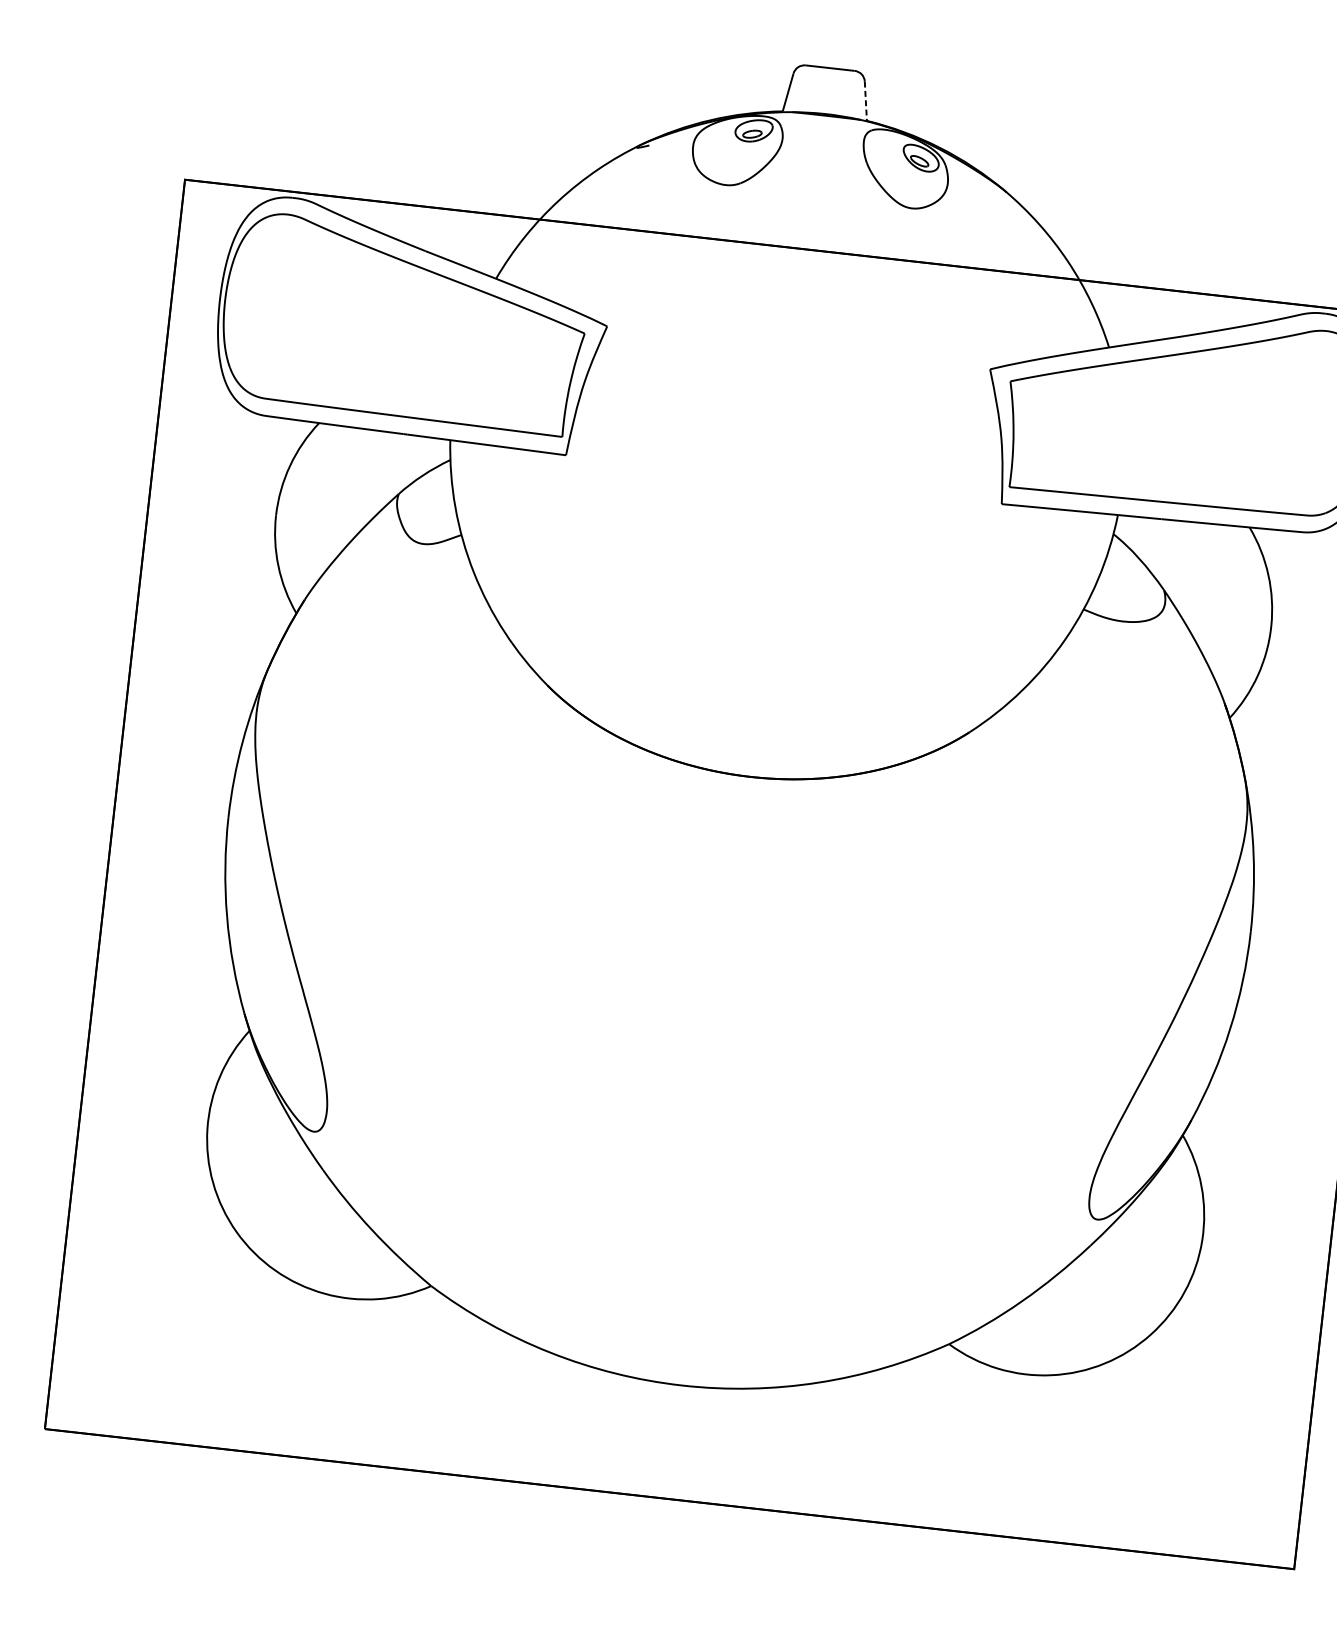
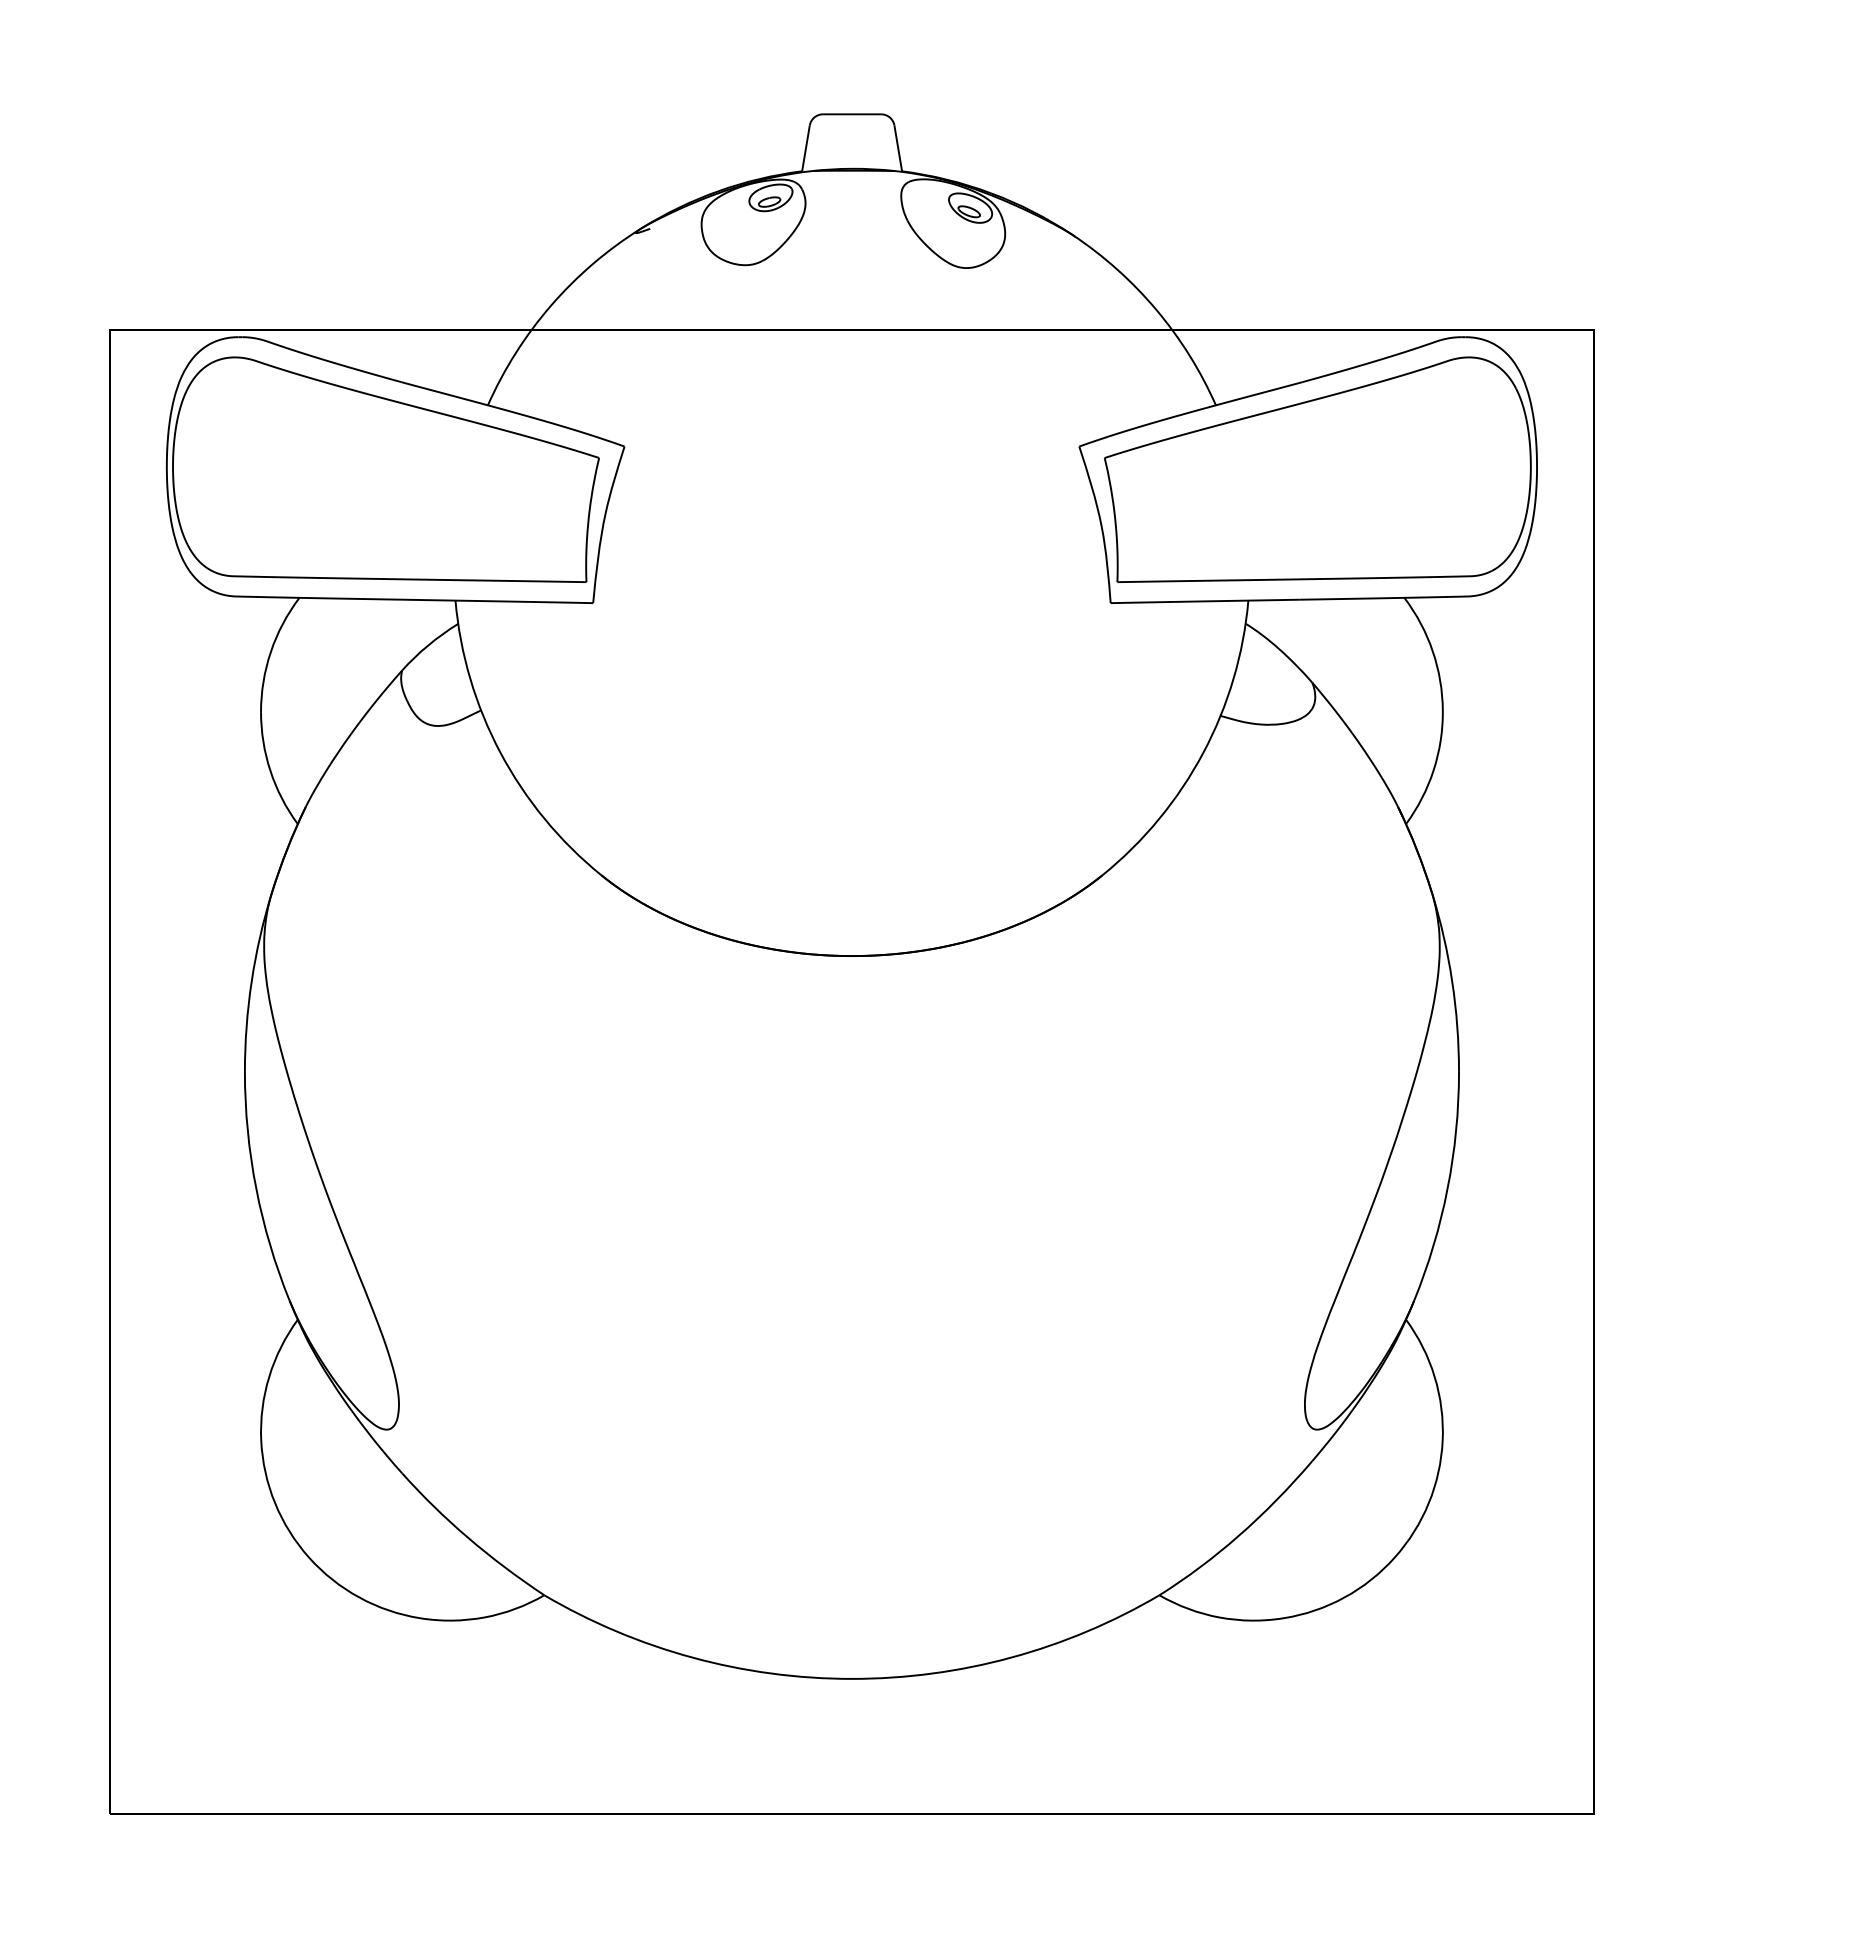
line: (866, 101) -> (898, 148), dashed -> solid

